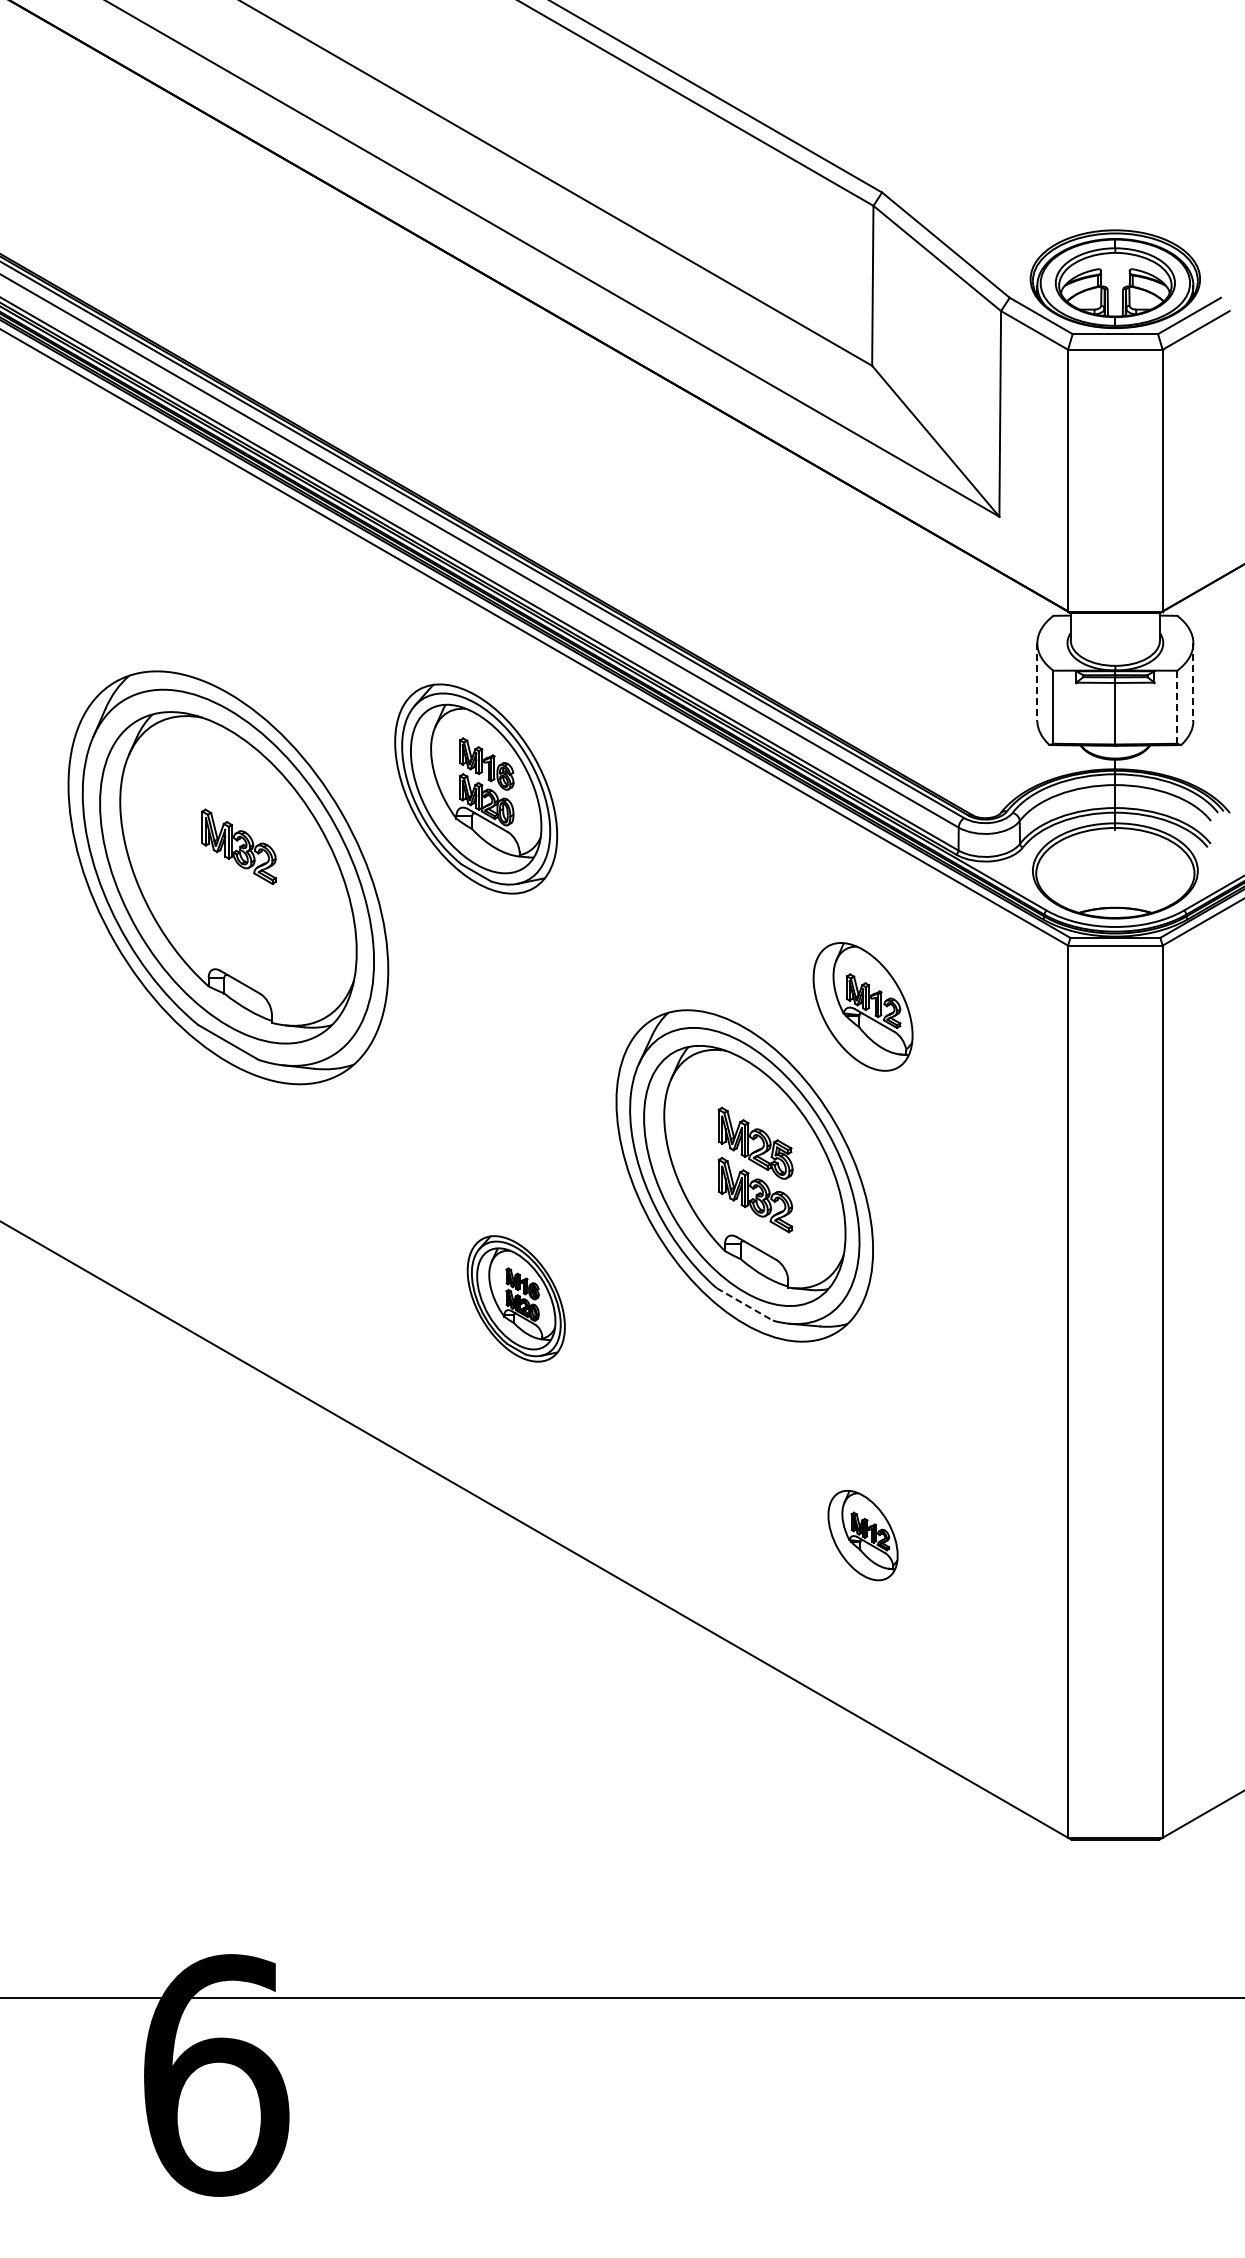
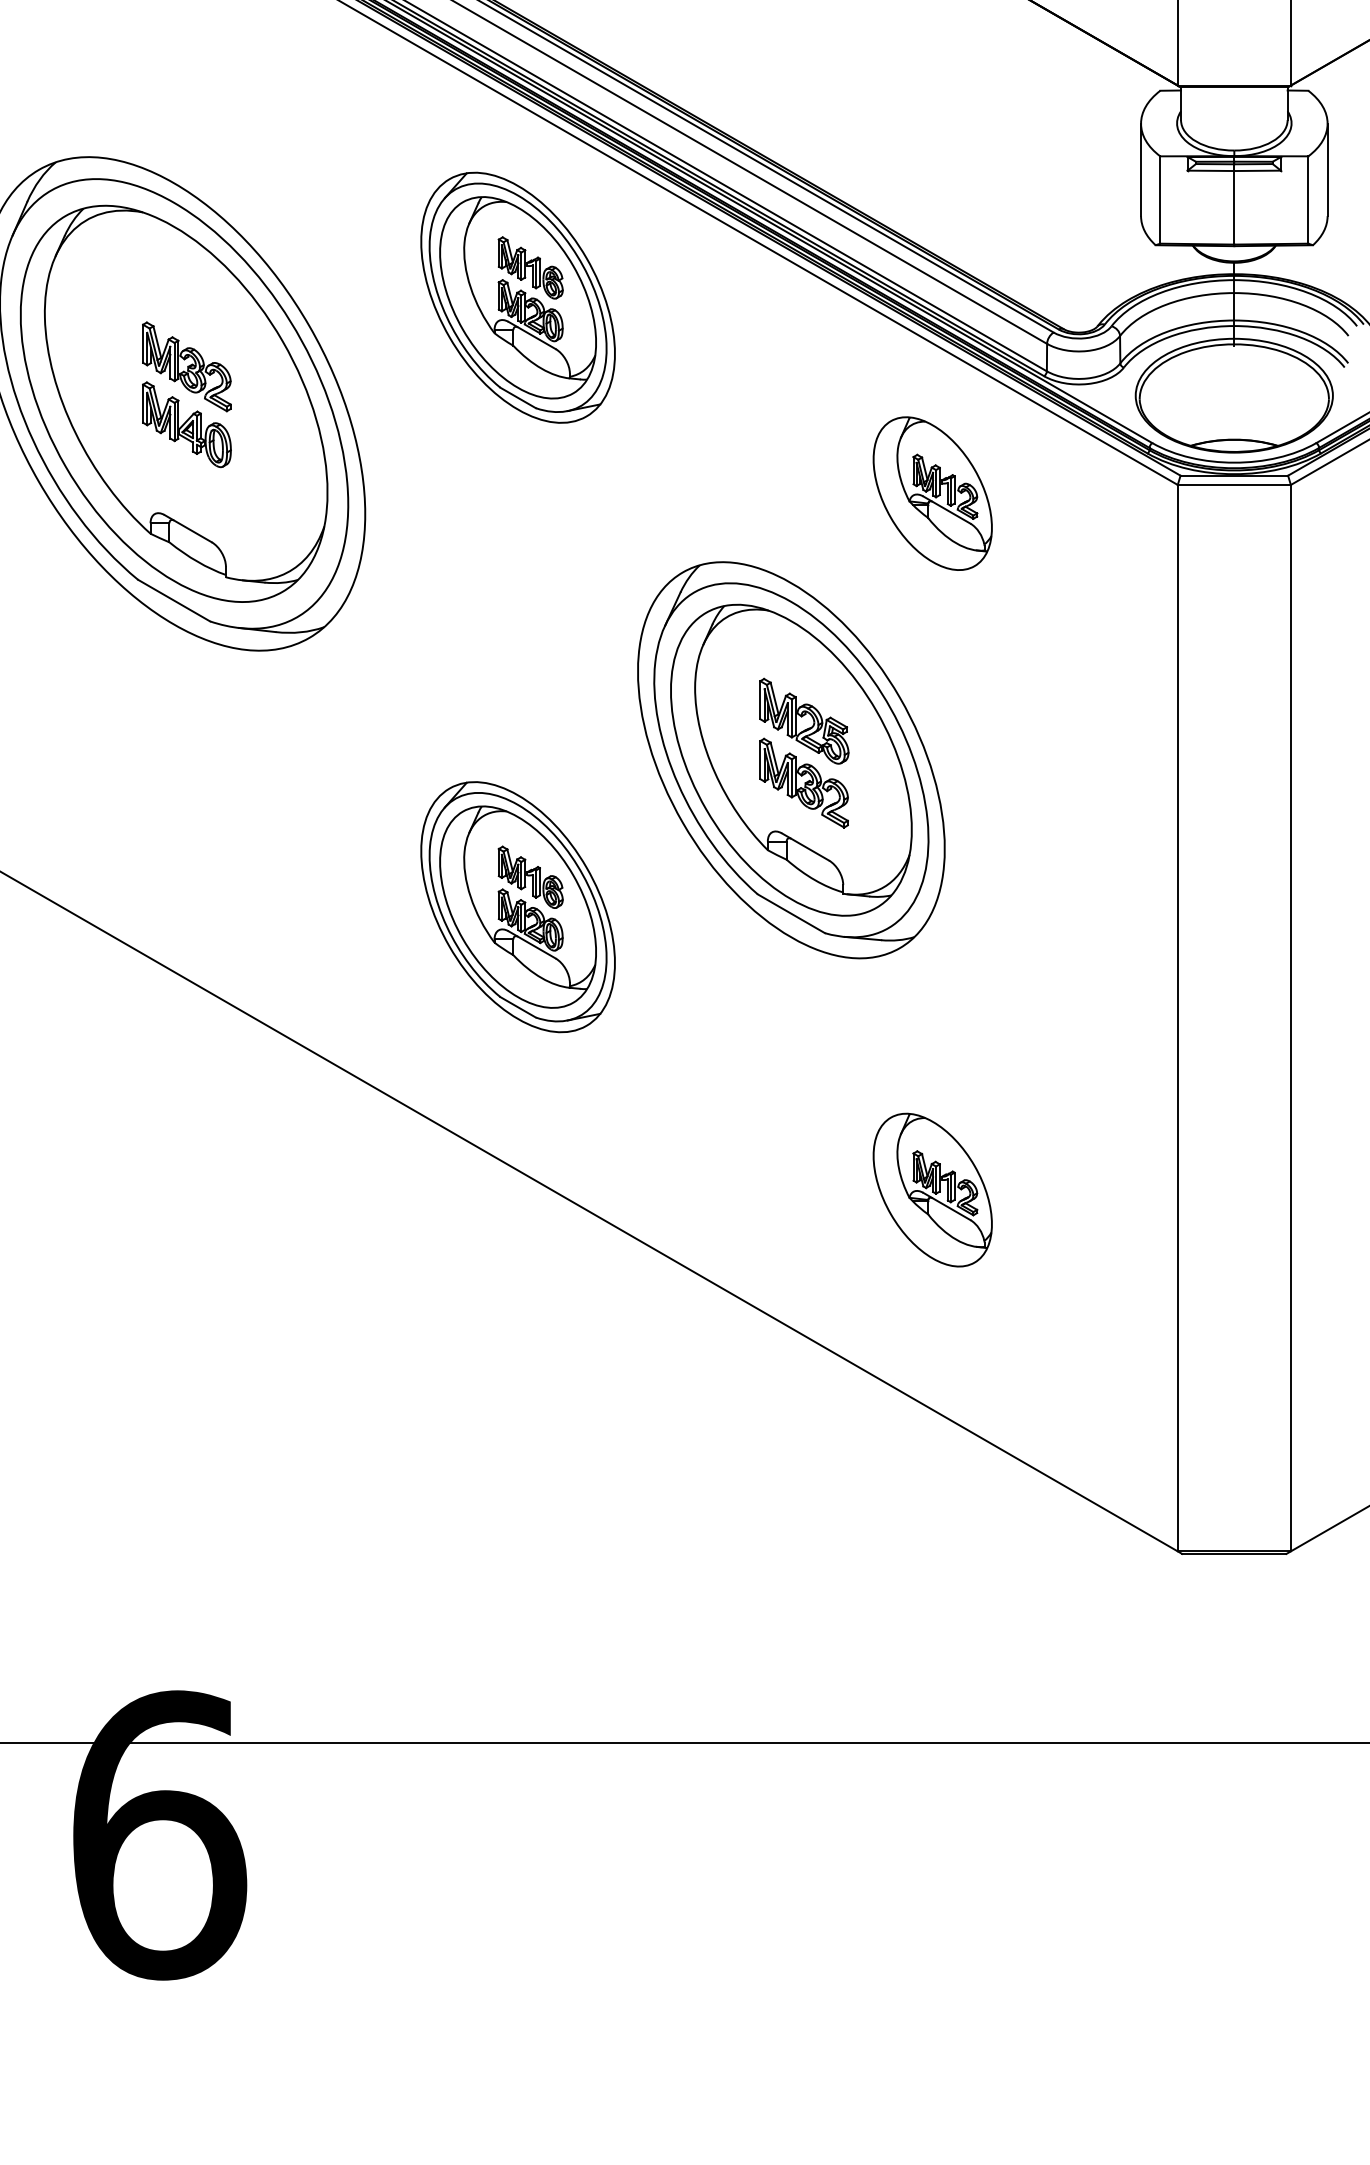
line: (1037, 682) -> (1141, 170), dashed -> solid
line: (1193, 682) -> (1327, 170), dashed -> solid
line: (1177, 707) -> (1308, 200), dashed -> solid
part: (476, 788) -> (518, 297), moved
part: (238, 894) -> (186, 423), added
part: (862, 1006) -> (932, 493), moved
part: (516, 1298) -> (518, 906), size x1.67
line: (745, 1304) -> (792, 913), dashed -> solid
part: (862, 1535) -> (932, 1190), size x1.43

